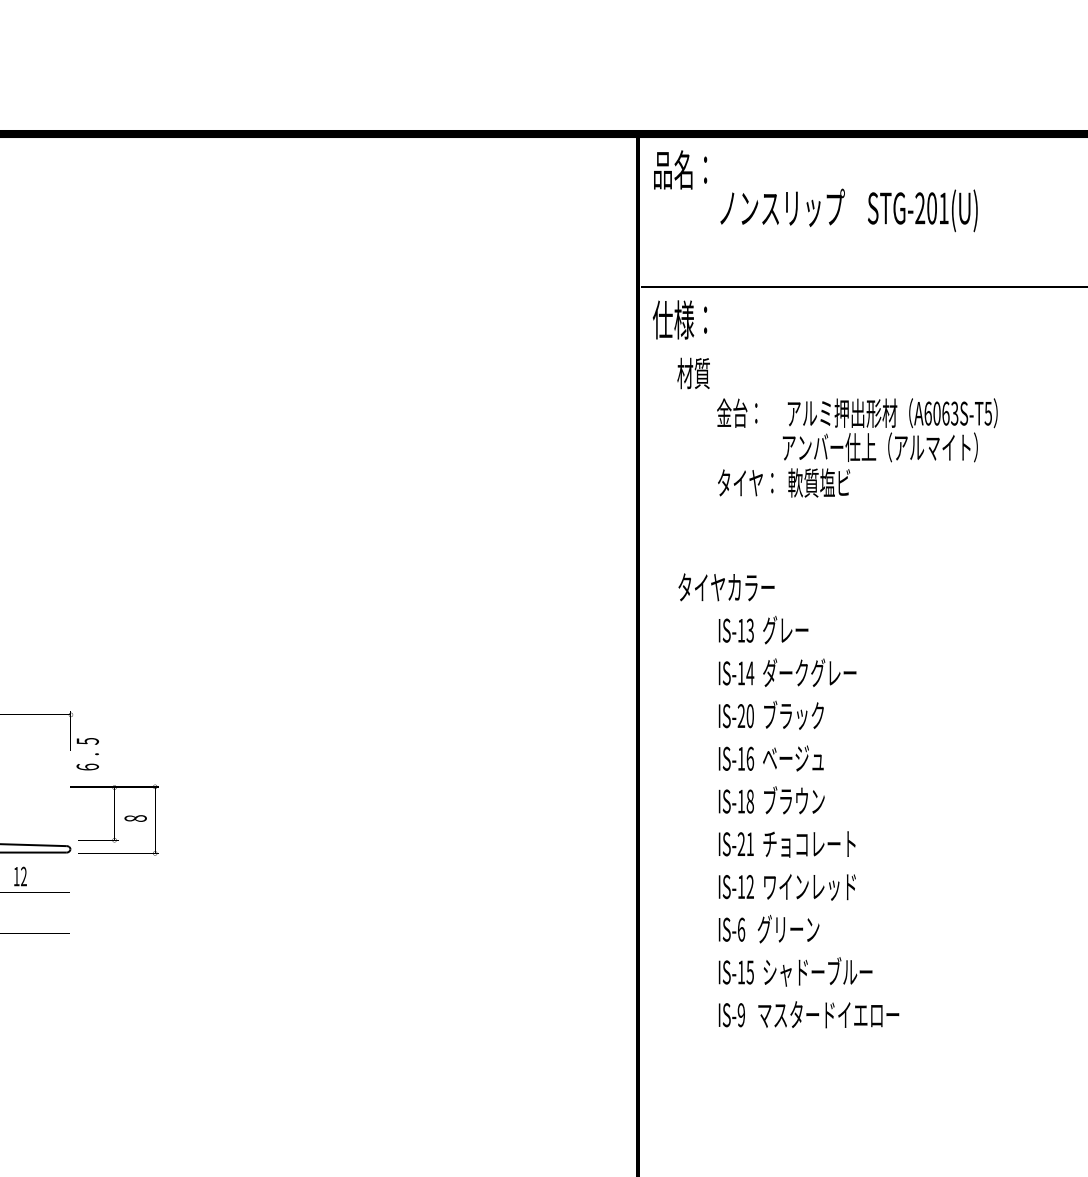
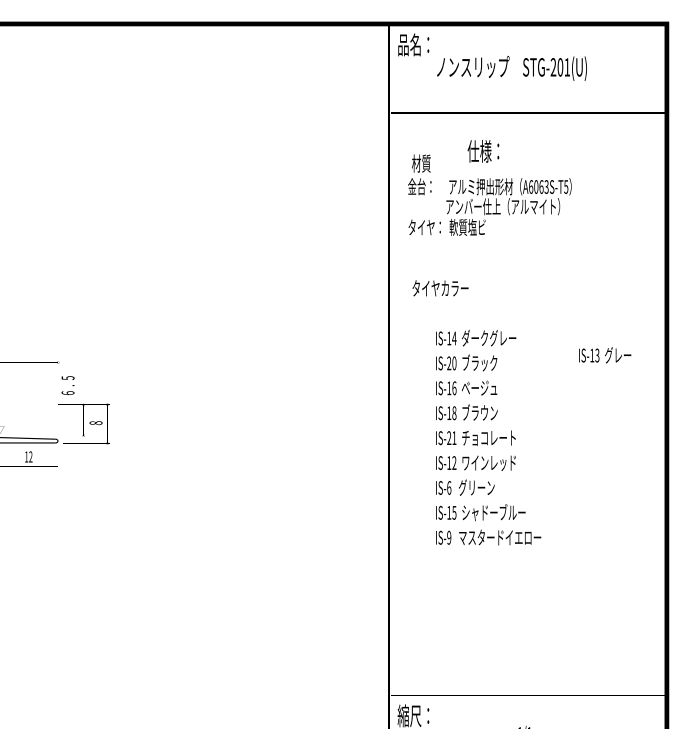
text: (680, 320) -> (483, 151), moved
text: (856, 447) -> (489, 206), moved
text: (764, 630) -> (605, 355), moved

